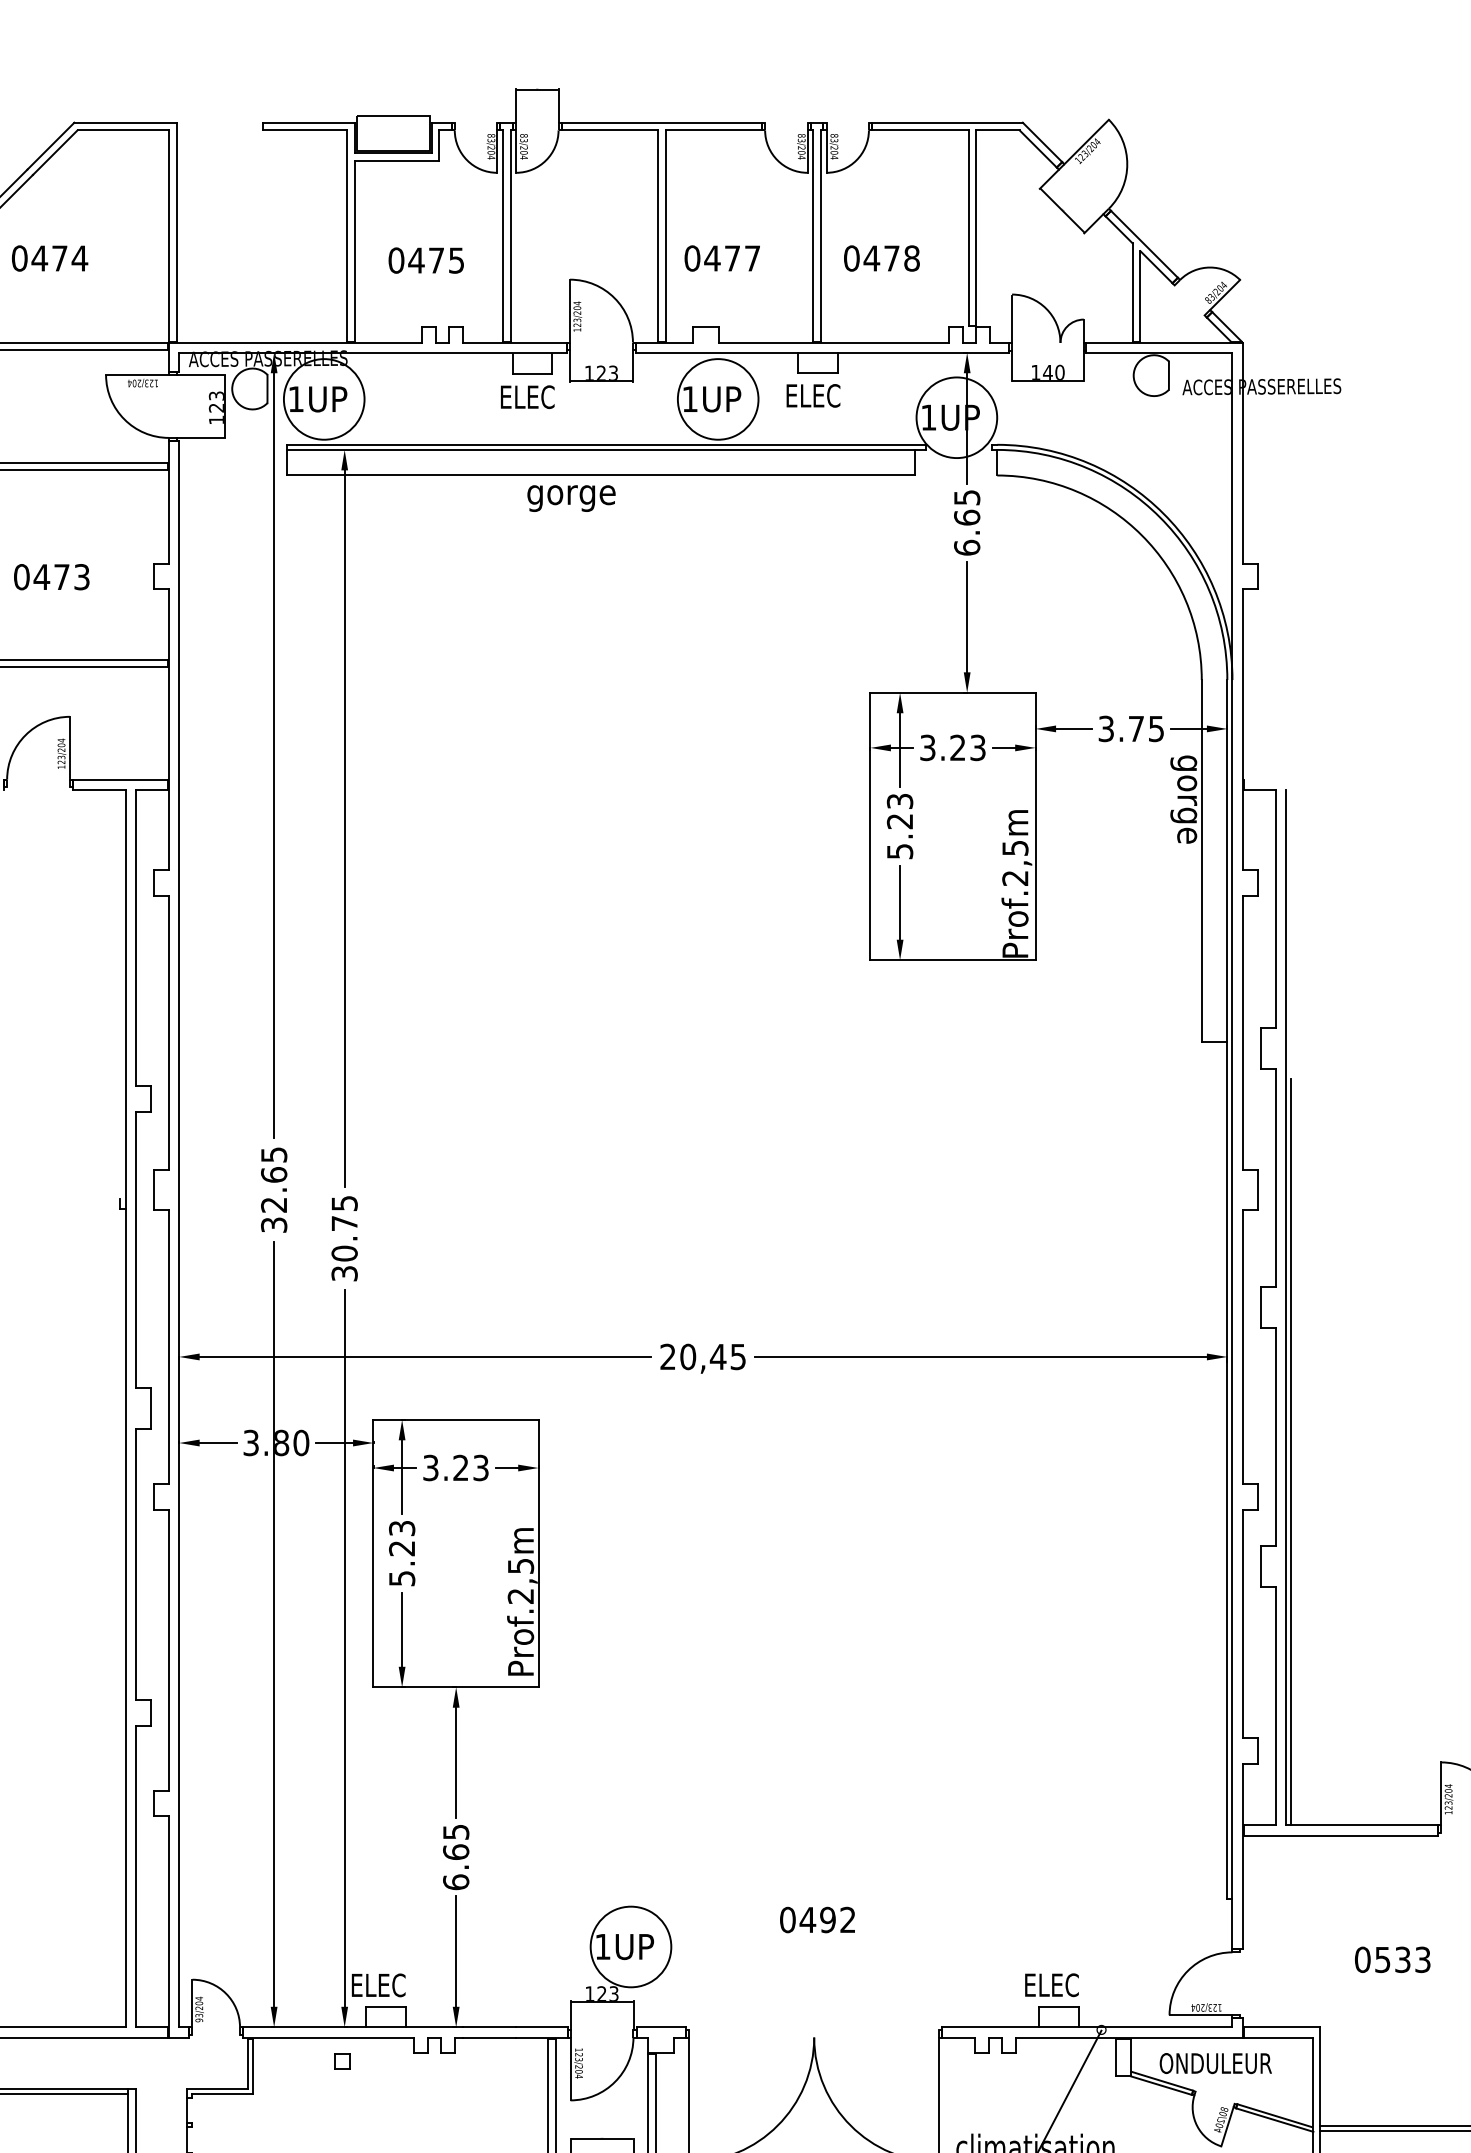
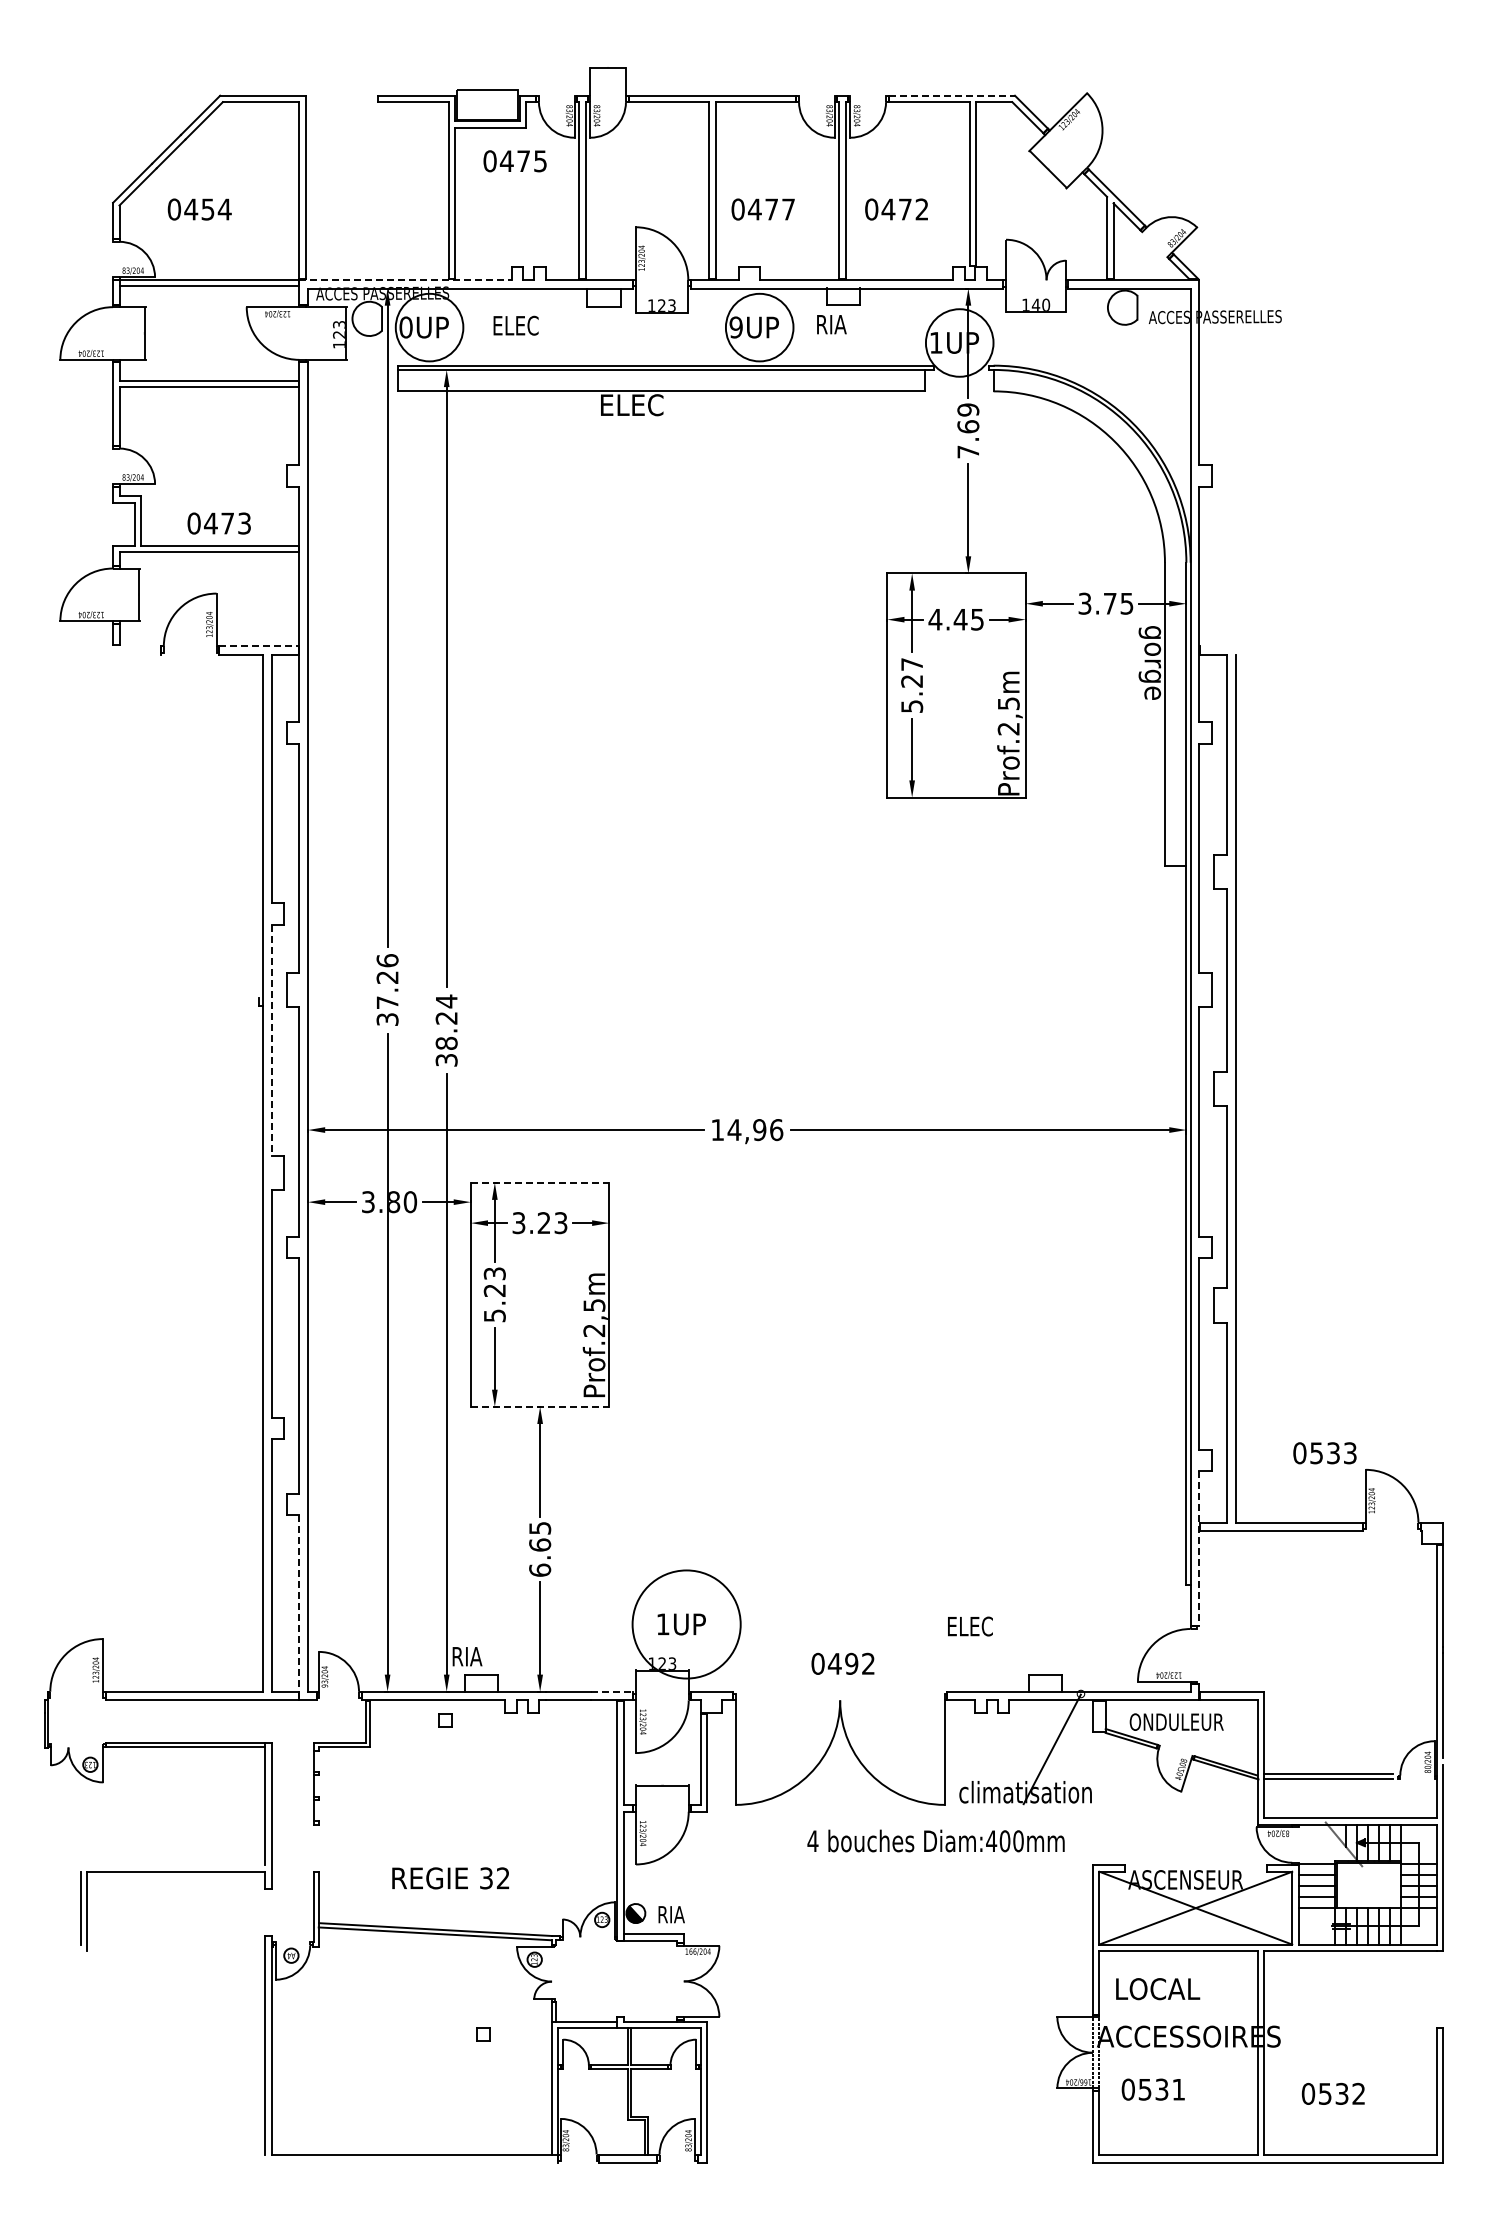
line: (948, 122) -> (952, 95), solid -> dashed
text: (59, 258) -> (207, 209), 0474 -> 0454
text: (911, 258) -> (921, 209), 0478 -> 0472
text: (425, 260) -> (514, 161), moved
line: (296, 341) -> (406, 279), solid -> dashed
text: (814, 395) -> (840, 324), ELEC -> RIA
text: (527, 396) -> (515, 325), moved
text: (295, 399) -> (405, 327), 1UP -> 0UP
text: (689, 399) -> (735, 327), 1UP -> 9UP
text: (571, 494) -> (636, 407), gorge -> ELEC
text: (967, 522) -> (968, 430), 6.65 -> 7.69
text: (50, 577) -> (218, 523), moved
text: (951, 747) -> (955, 619), 3.23 -> 4.45
line: (120, 779) -> (258, 646), solid -> dashed
text: (900, 801) -> (912, 664), 5.23 -> 5.27
text: (274, 1179) -> (387, 981), 32.65 -> 37.26
text: (344, 1228) -> (446, 1022), 30.75 -> 38.24
line: (135, 1250) -> (271, 1040), solid -> dashed
text: (703, 1357) -> (747, 1130), 20,45 -> 14,96
line: (456, 1419) -> (540, 1182), solid -> dashed
line: (1290, 1451) -> (1239, 1209), removed
line: (456, 1686) -> (540, 1406), solid -> dashed
line: (1242, 1856) -> (1199, 1548), solid -> dashed
text: (816, 1919) -> (842, 1663), moved
line: (169, 1926) -> (299, 1607), solid -> dashed
circle: (630, 1946) -> (686, 1624), size x1.6
text: (1392, 1960) -> (1324, 1453), moved
text: (379, 1985) -> (475, 1656), ELEC -> RIA
text: (1052, 1985) -> (970, 1626), moved
line: (542, 2026) -> (612, 1691), solid -> dashed

